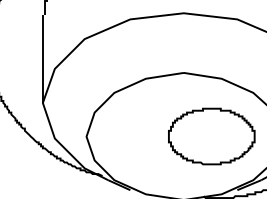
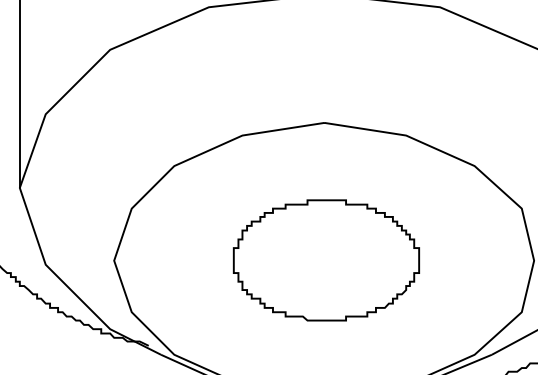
part: (211, 136) -> (325, 260), moved

